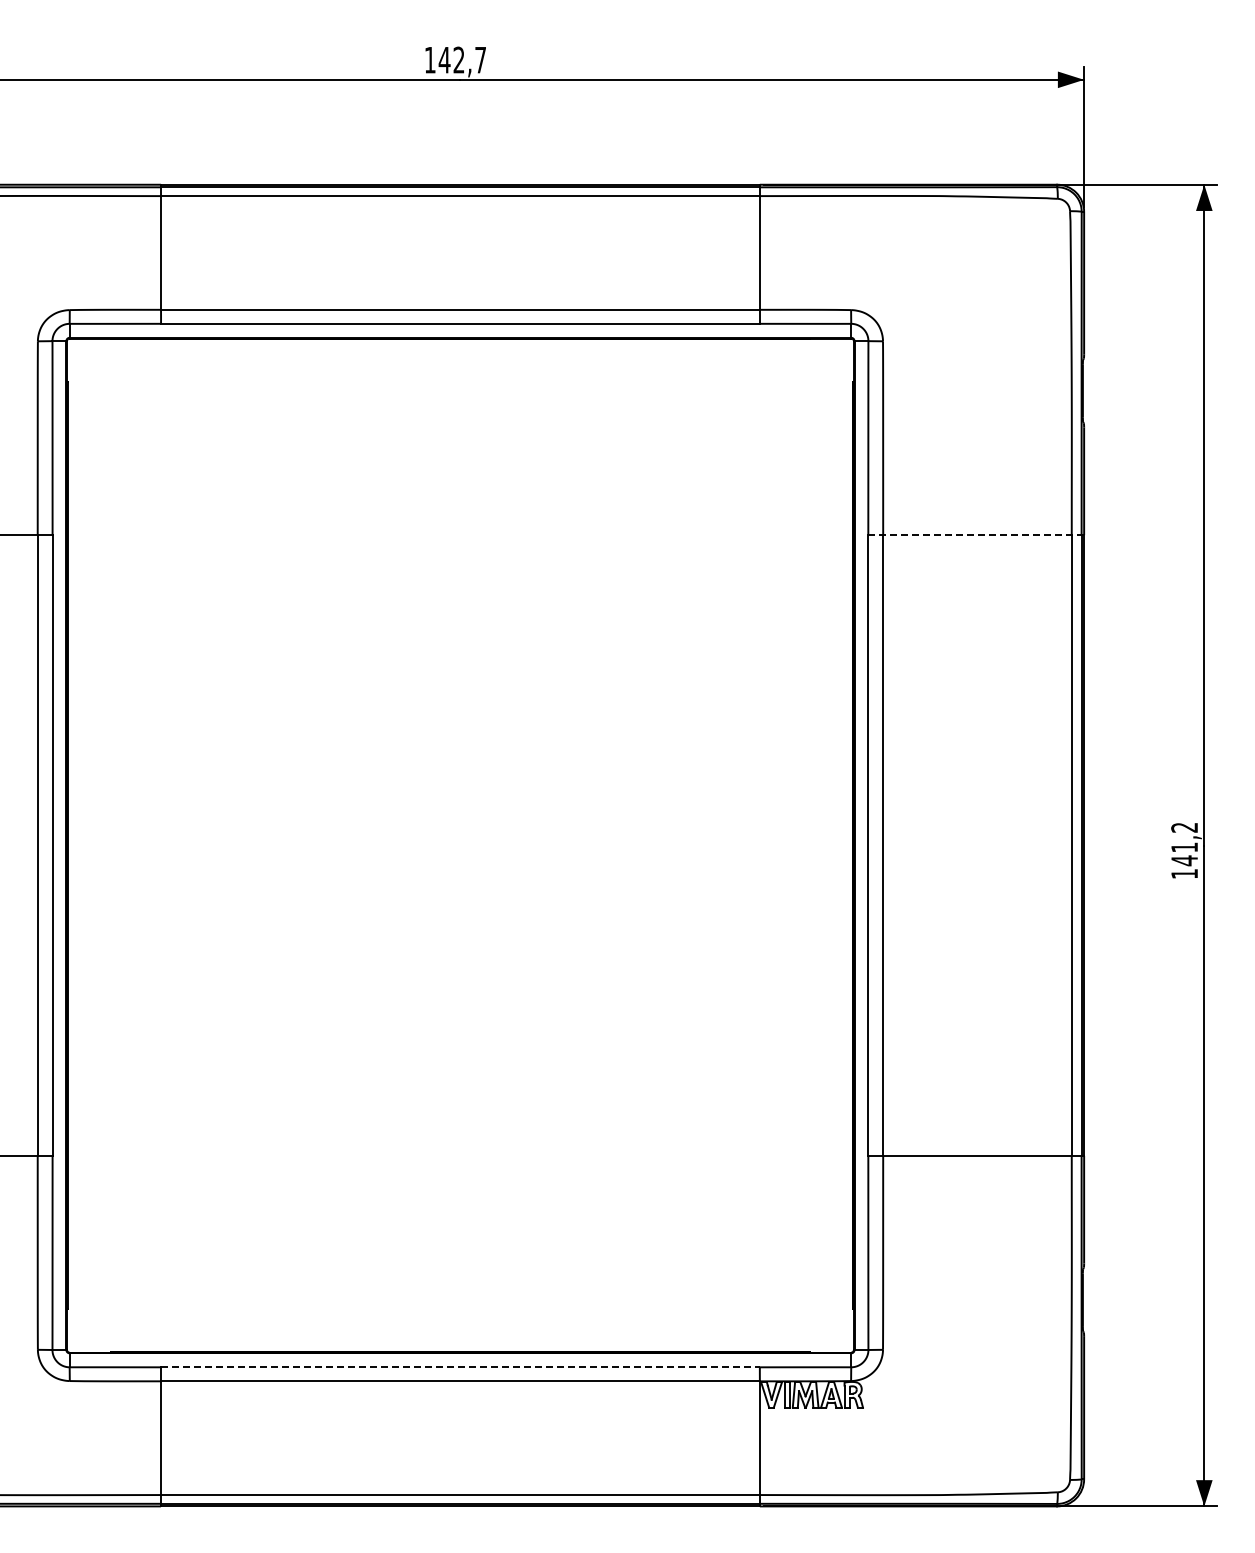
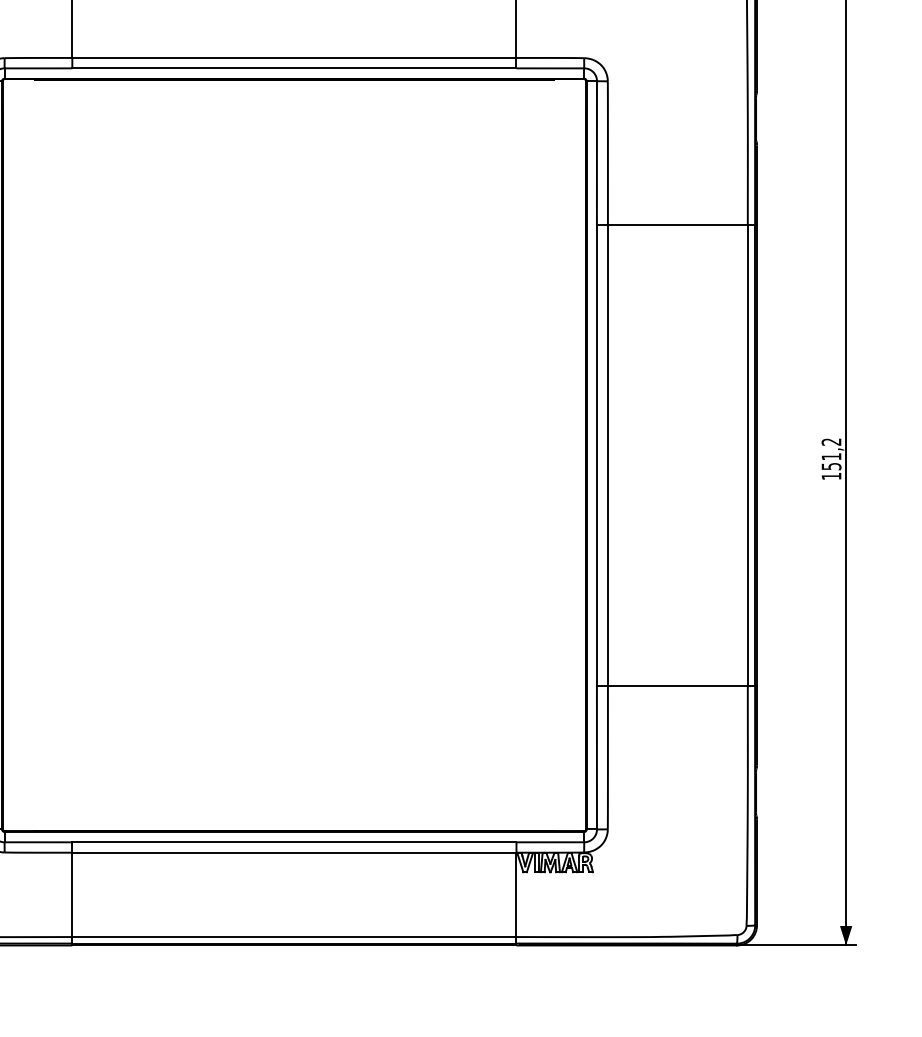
line: (976, 535) -> (677, 225), dashed -> solid
text: (1184, 860) -> (831, 466), 141,2 -> 151,2
line: (460, 1367) -> (294, 842), dashed -> solid

